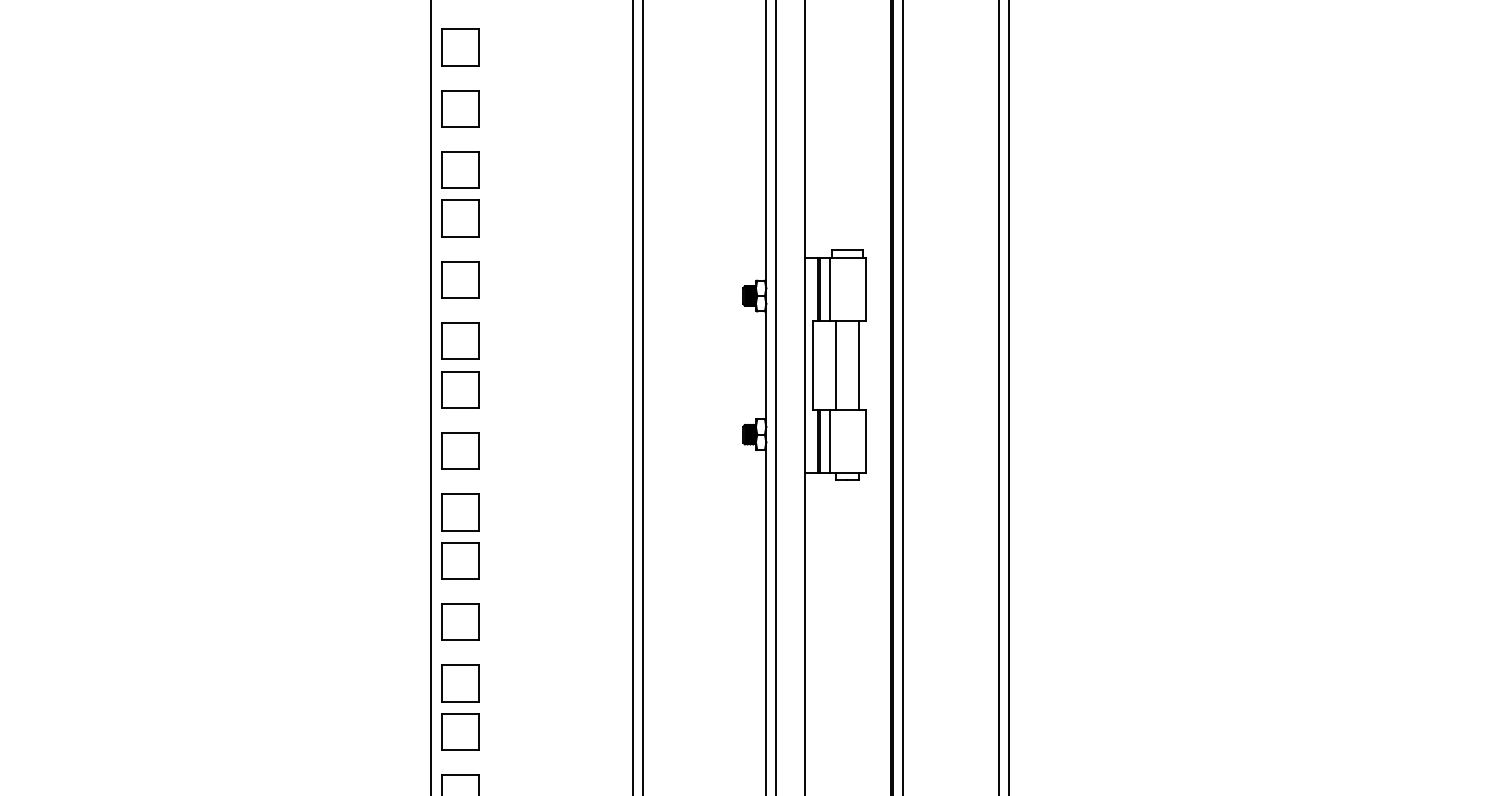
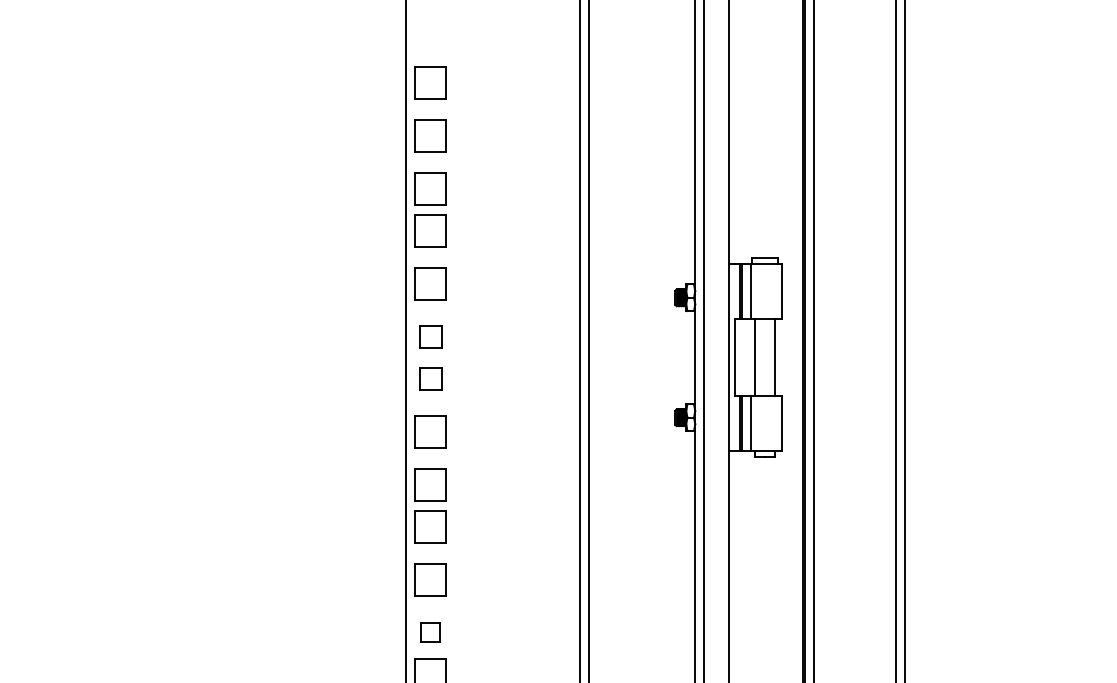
part: (460, 340) -> (430, 336), size x0.7
part: (460, 389) -> (430, 378), size x0.7
part: (460, 683) -> (430, 632), size x0.6

